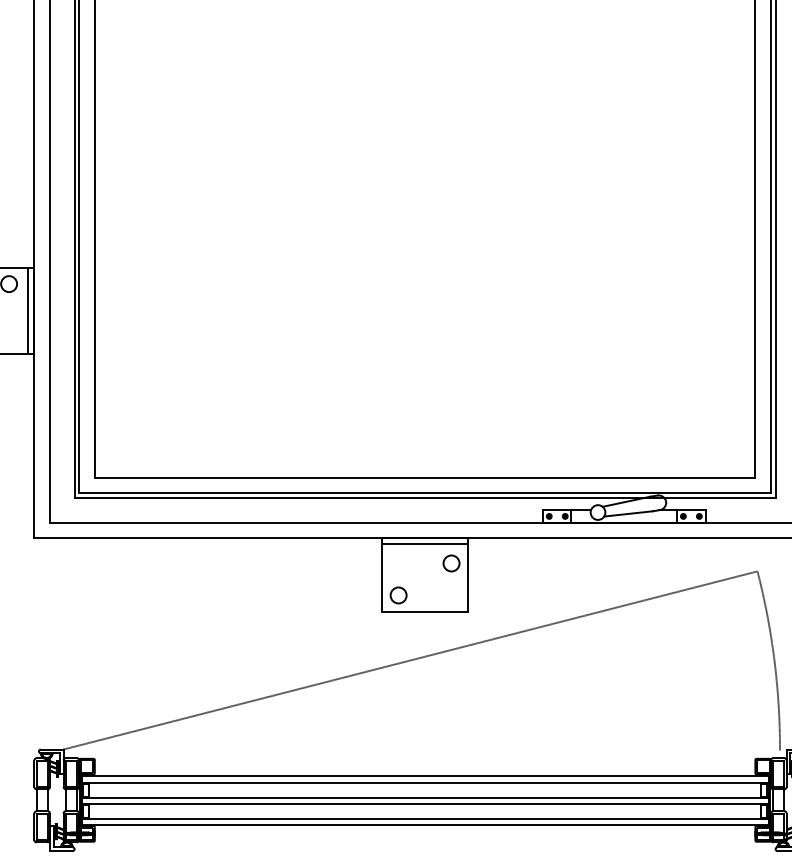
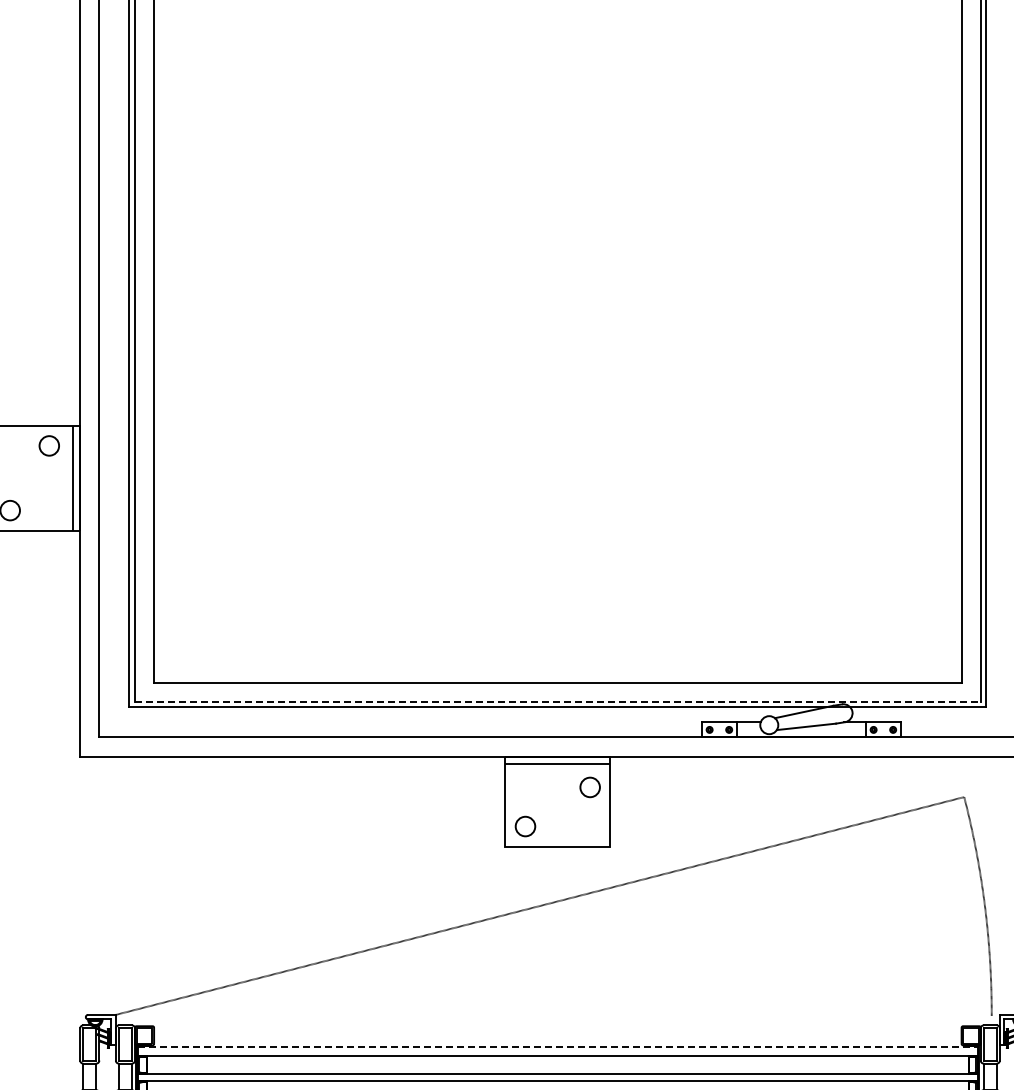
line: (424, 493) -> (557, 701), solid -> dashed
line: (424, 775) -> (557, 1046), solid -> dashed

